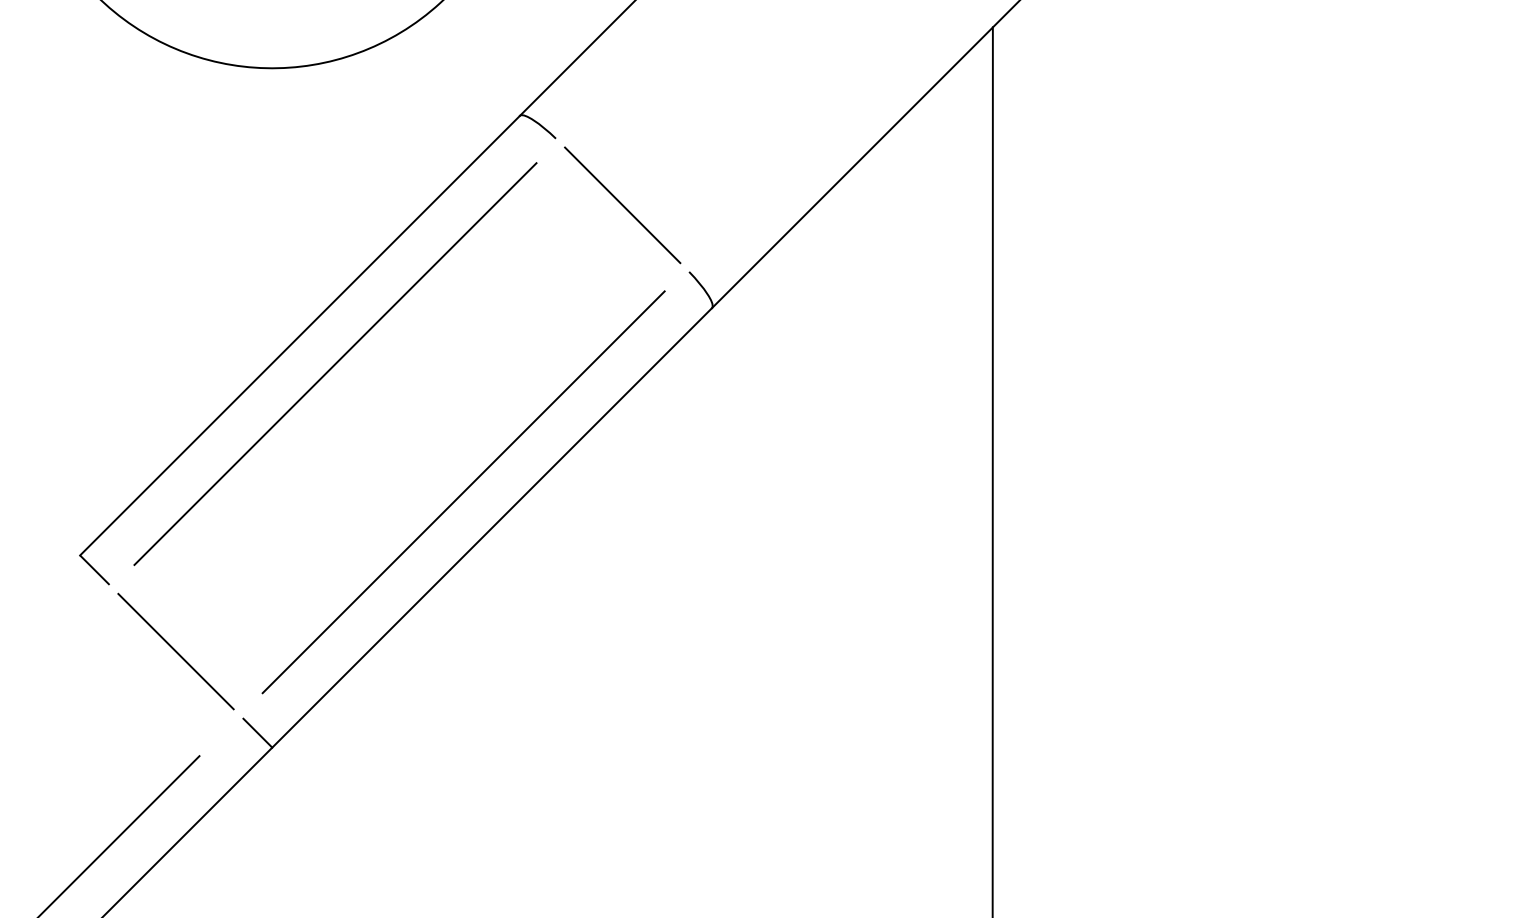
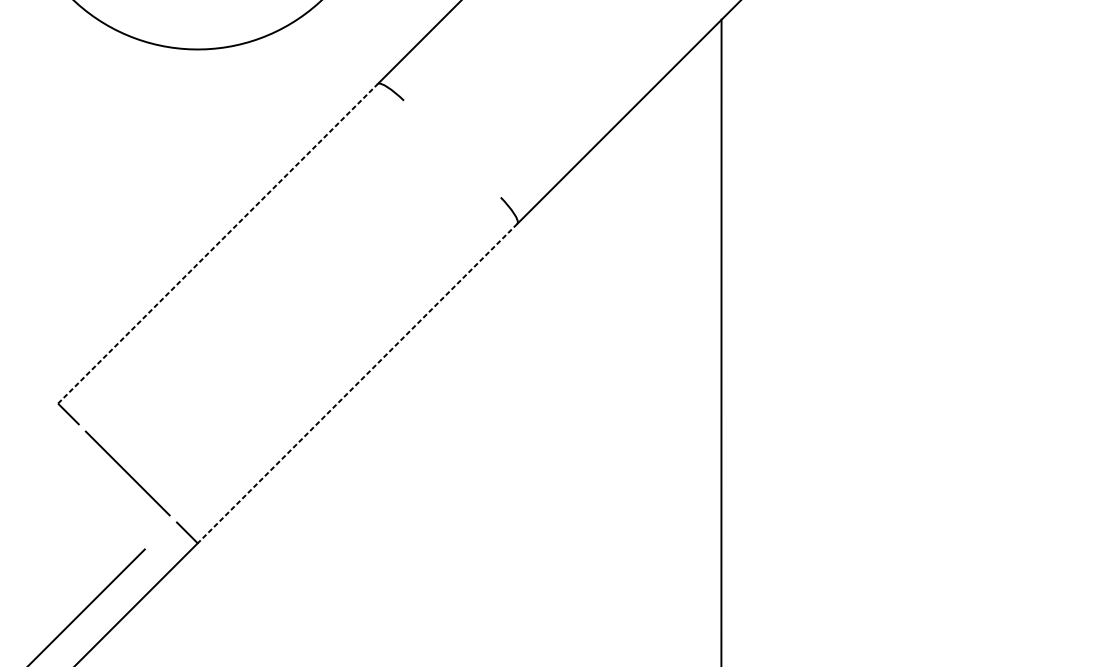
line: (622, 205) -> (452, 149), removed
line: (300, 335) -> (218, 243), solid -> dashed
line: (335, 363) -> (243, 264), removed
line: (463, 492) -> (336, 357), removed
line: (492, 527) -> (357, 383), solid -> dashed

